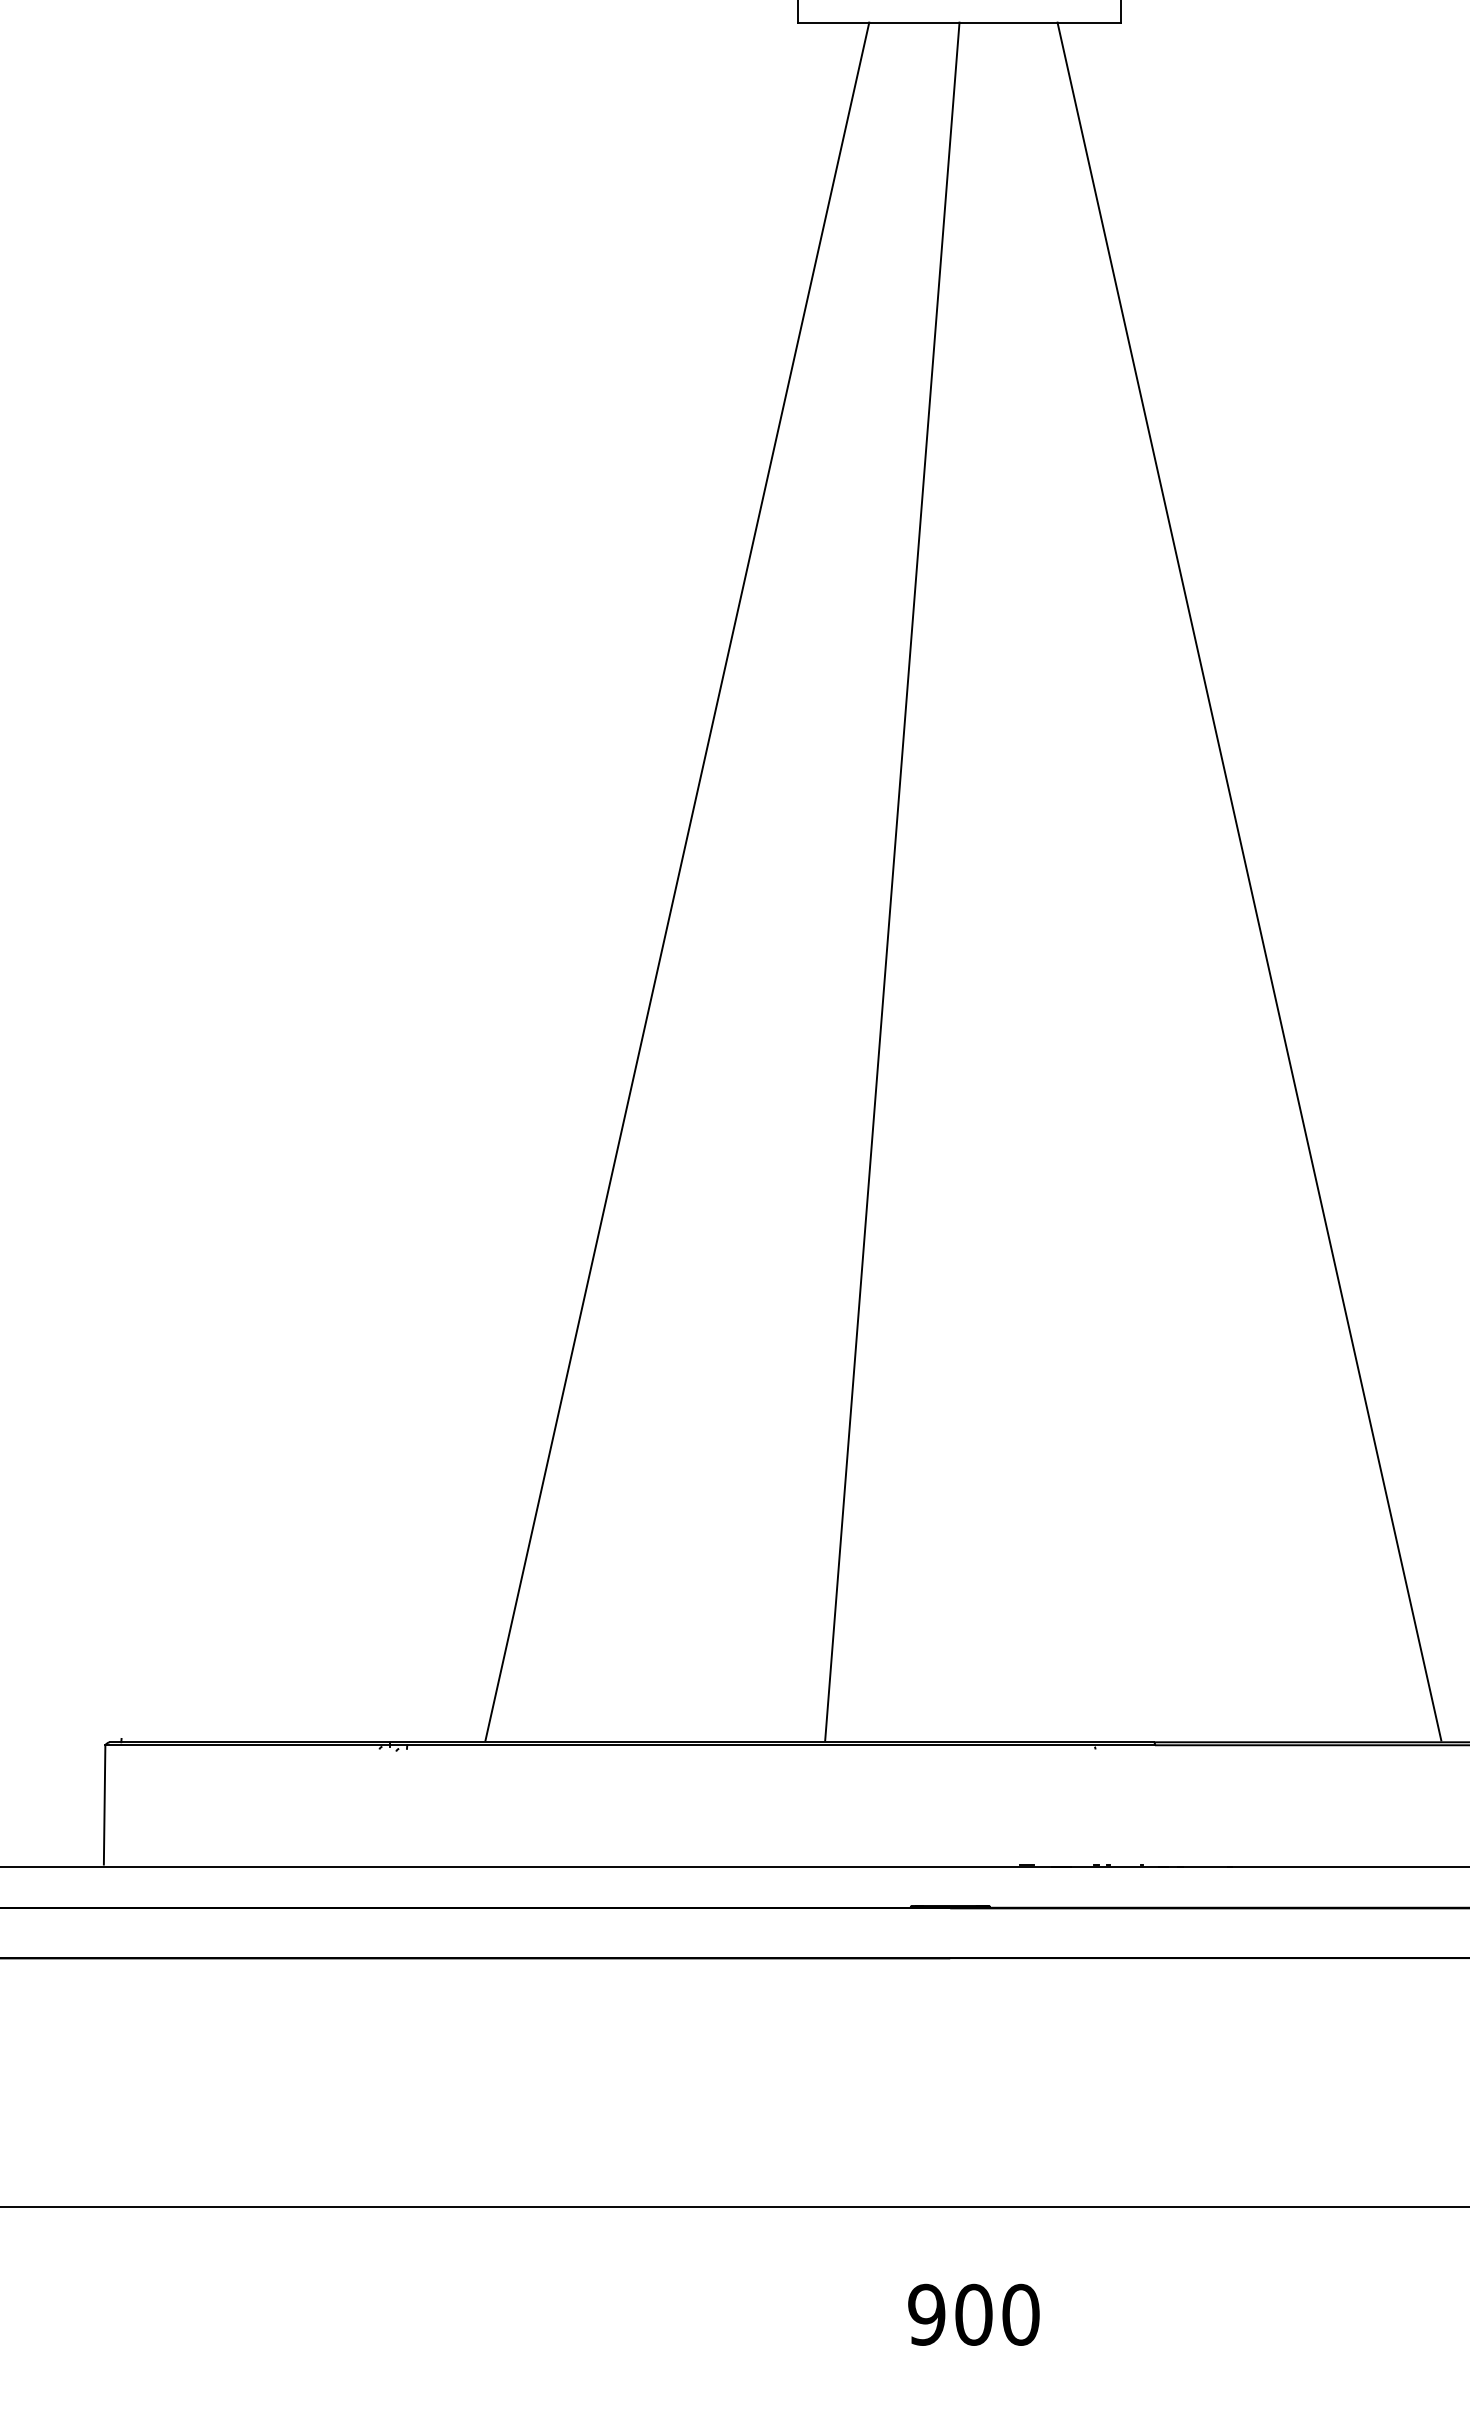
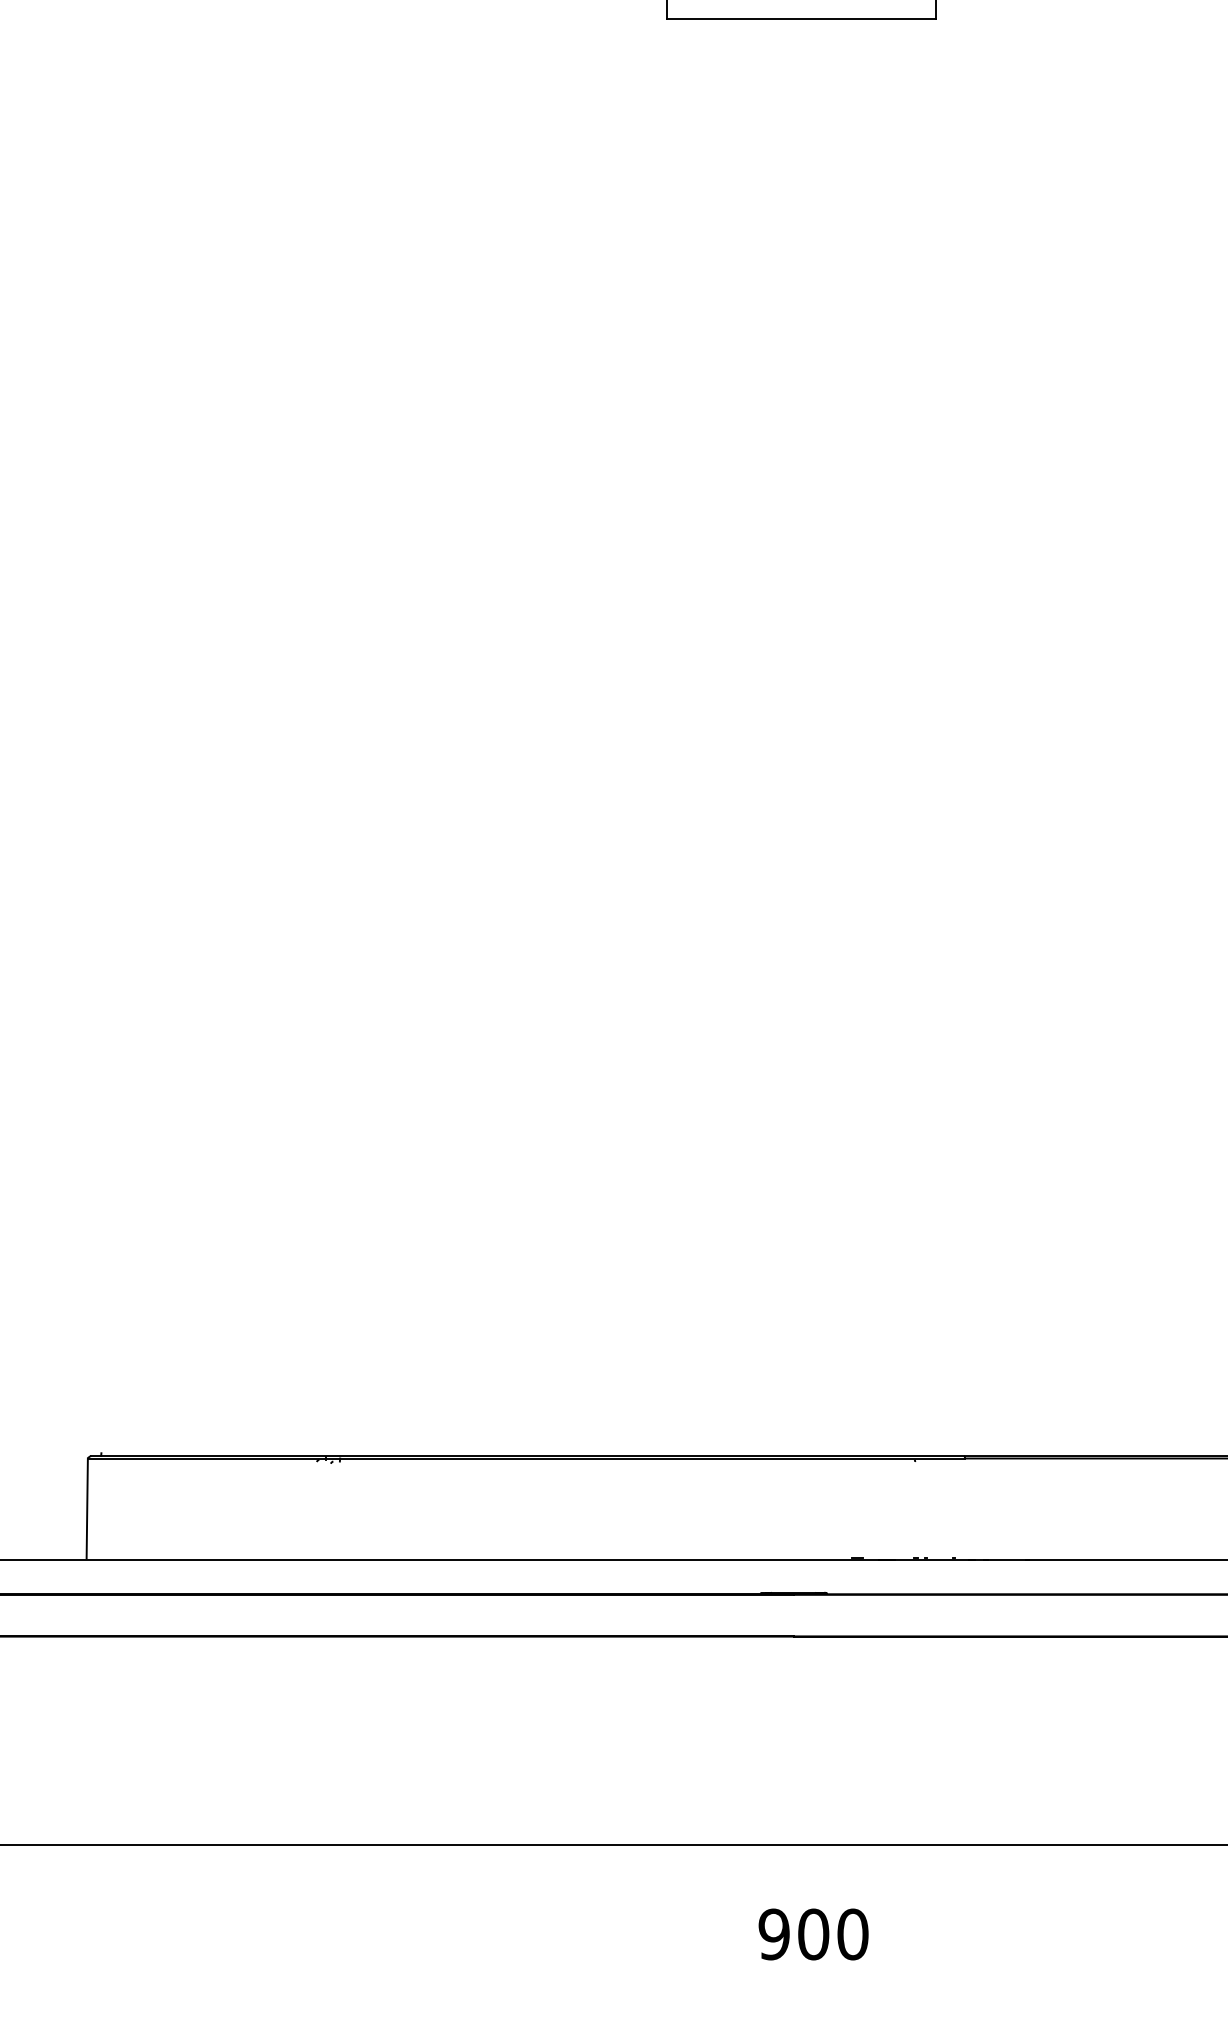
line: (677, 881) -> (565, 736), removed
line: (892, 881) -> (745, 736), removed
line: (1249, 881) -> (1043, 736), removed

